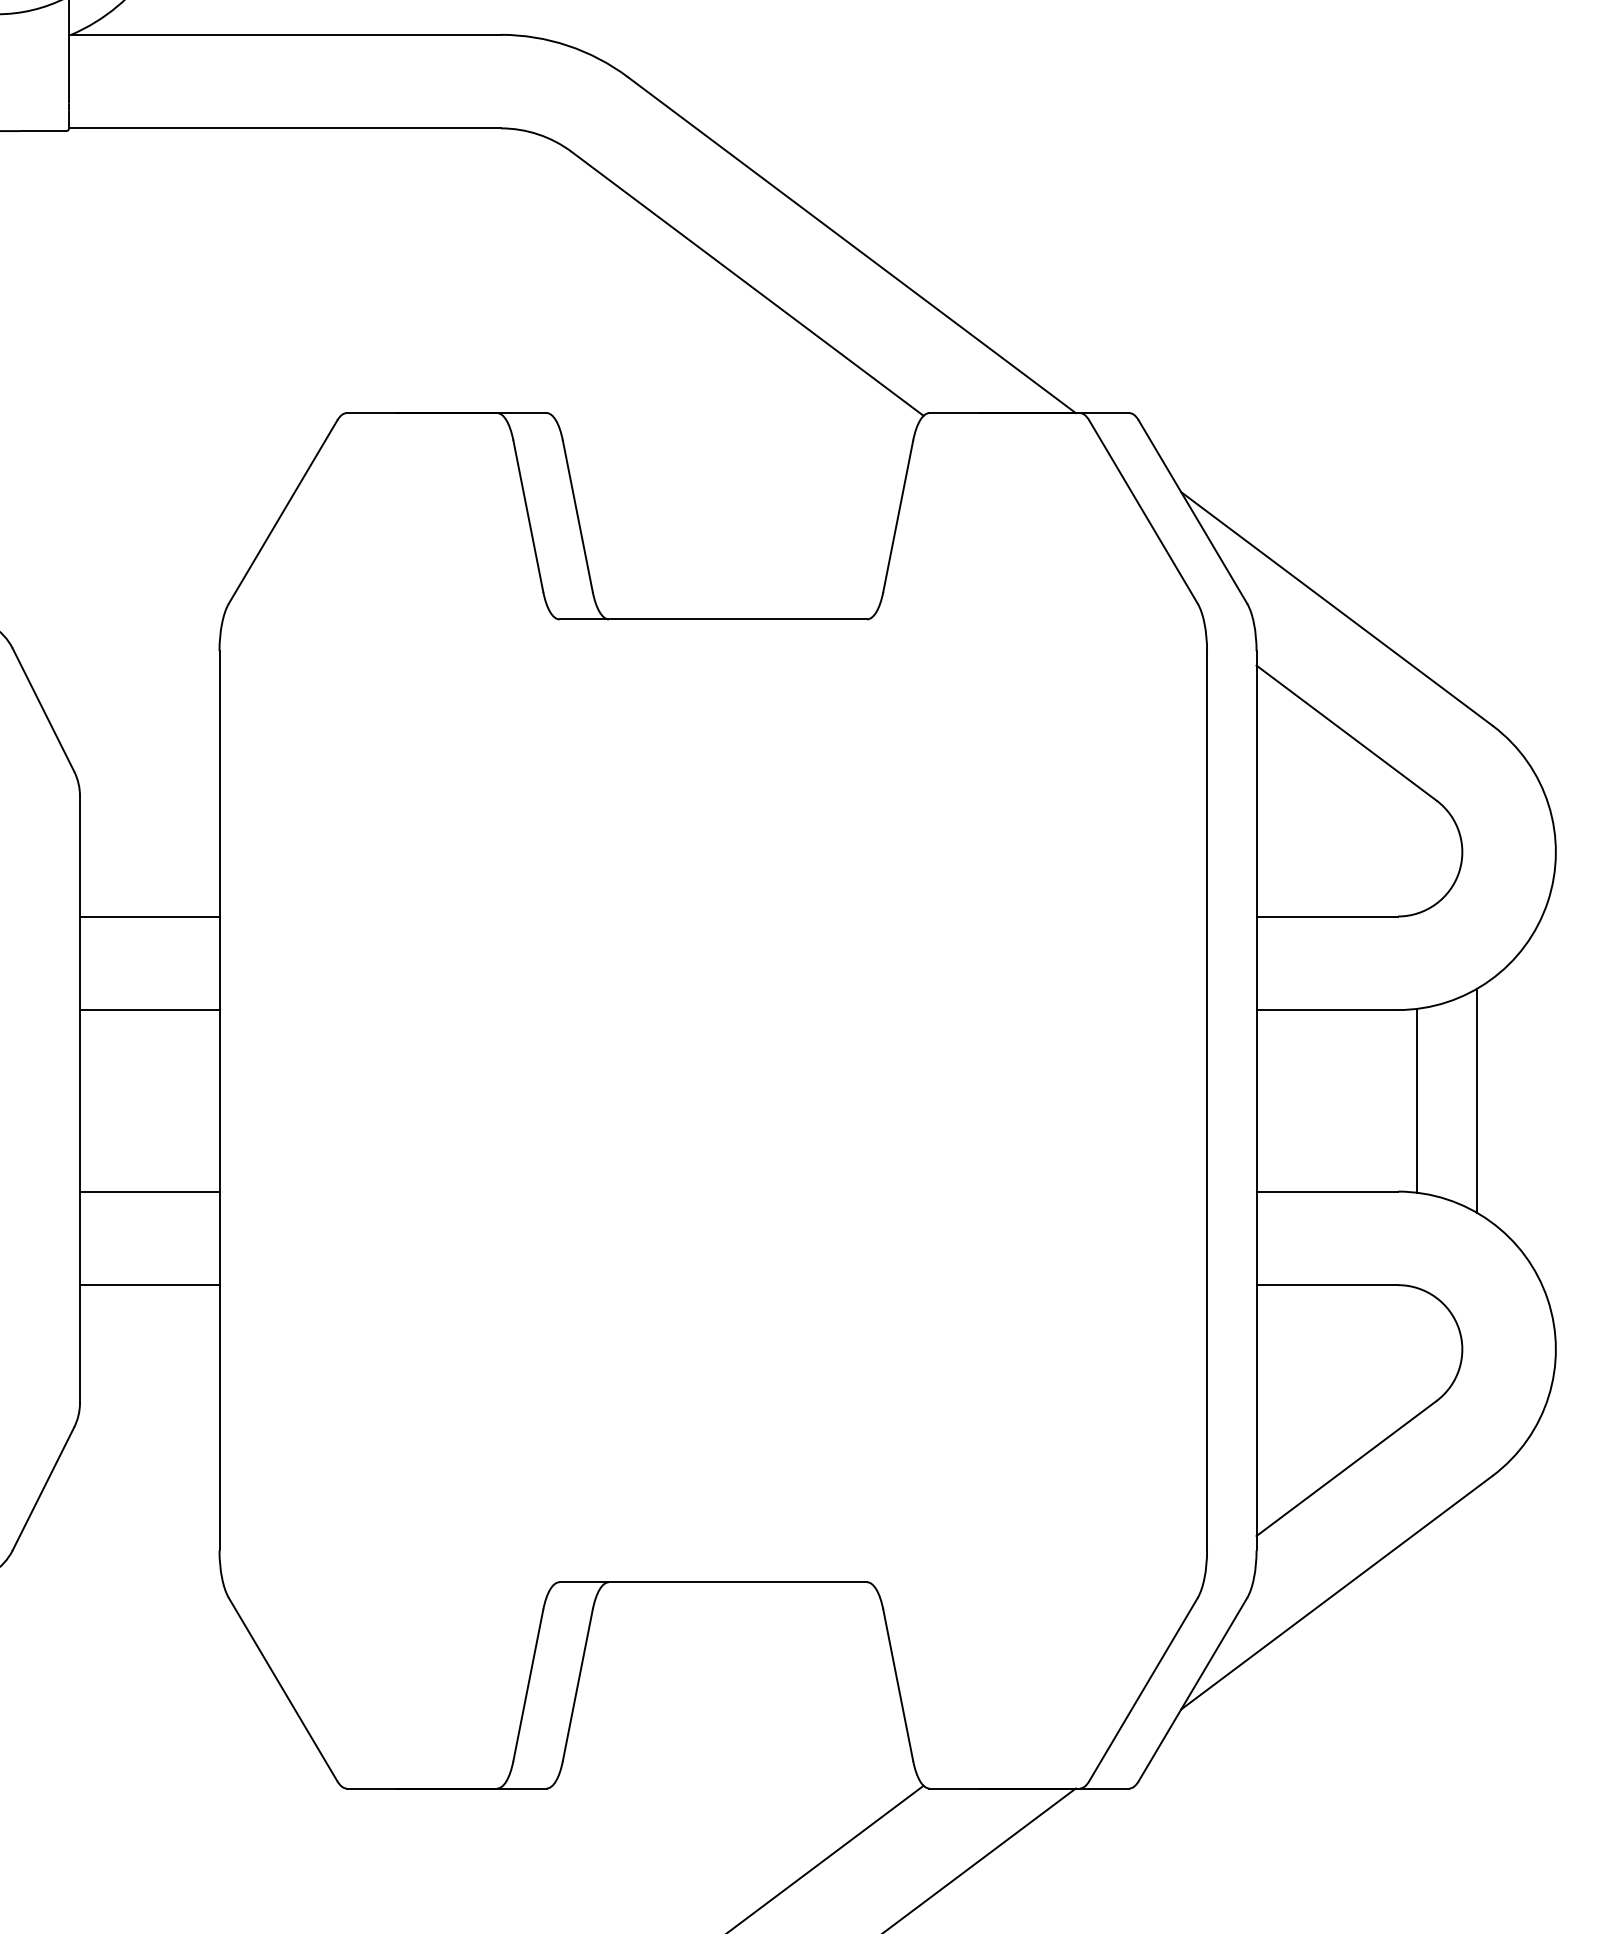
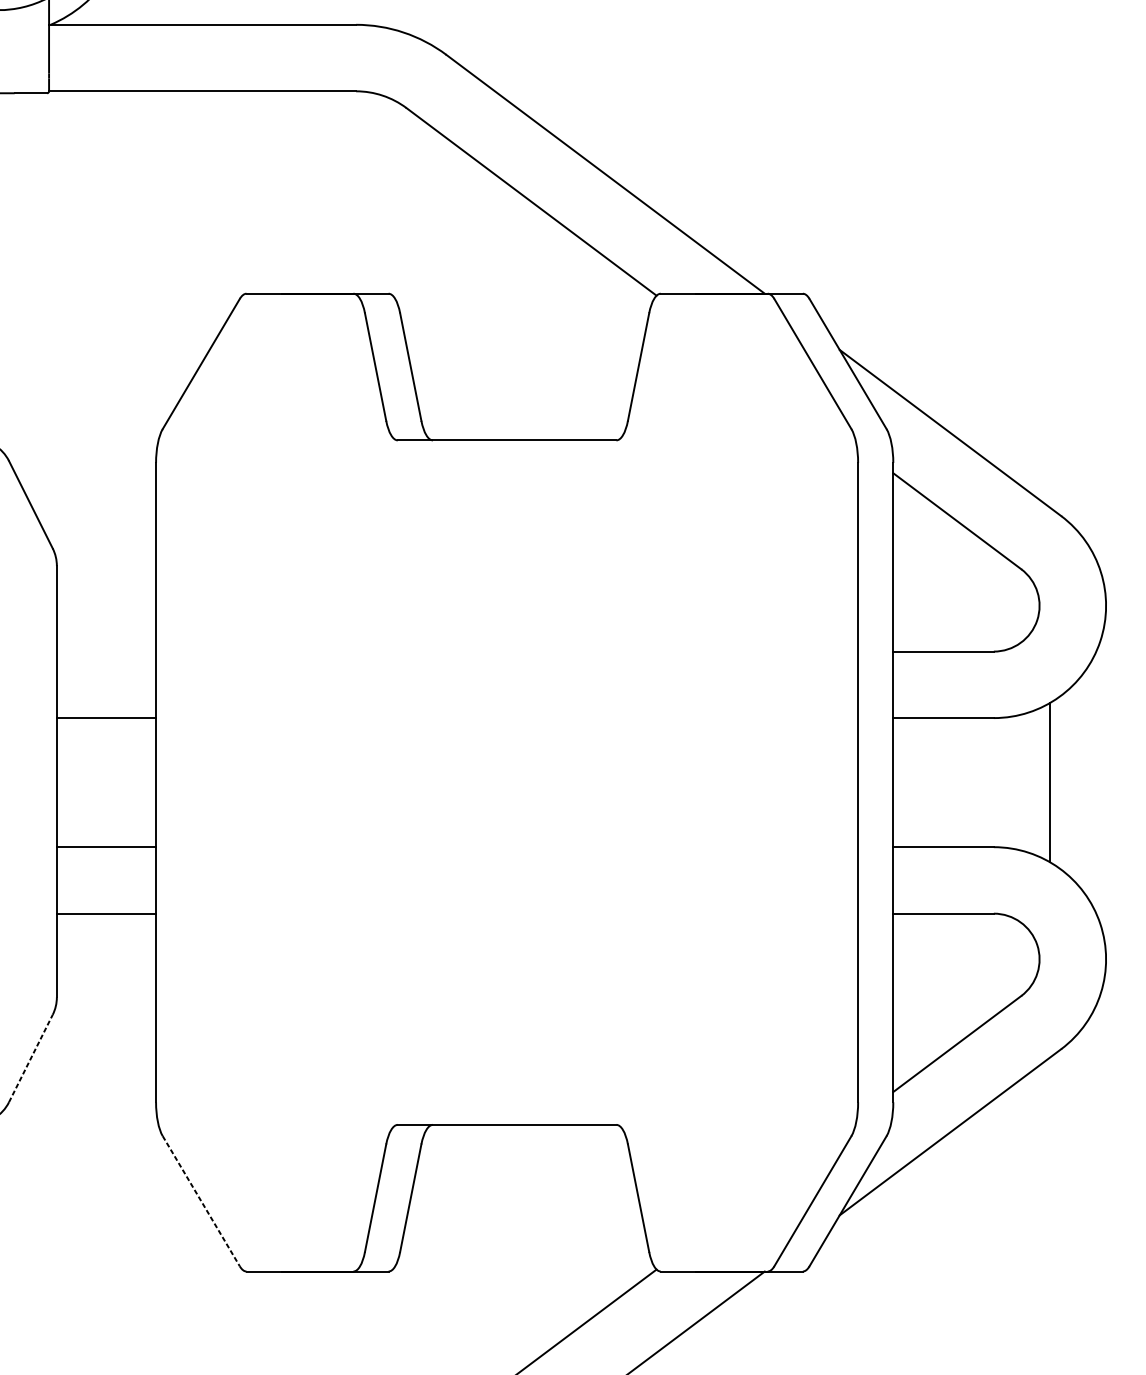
line: (149, 916) -> (106, 651), removed
line: (1417, 1100) -> (1007, 782), removed
line: (43, 1488) -> (30, 1058), solid -> dashed
line: (283, 1690) -> (201, 1201), solid -> dashed

